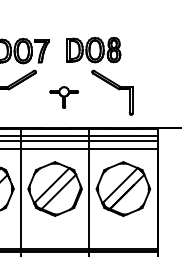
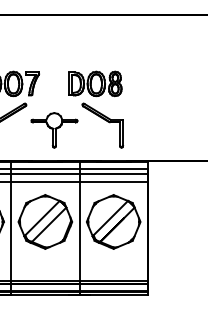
part: (94, 49) -> (95, 83), moved
part: (64, 97) -> (54, 130), size x1.67

